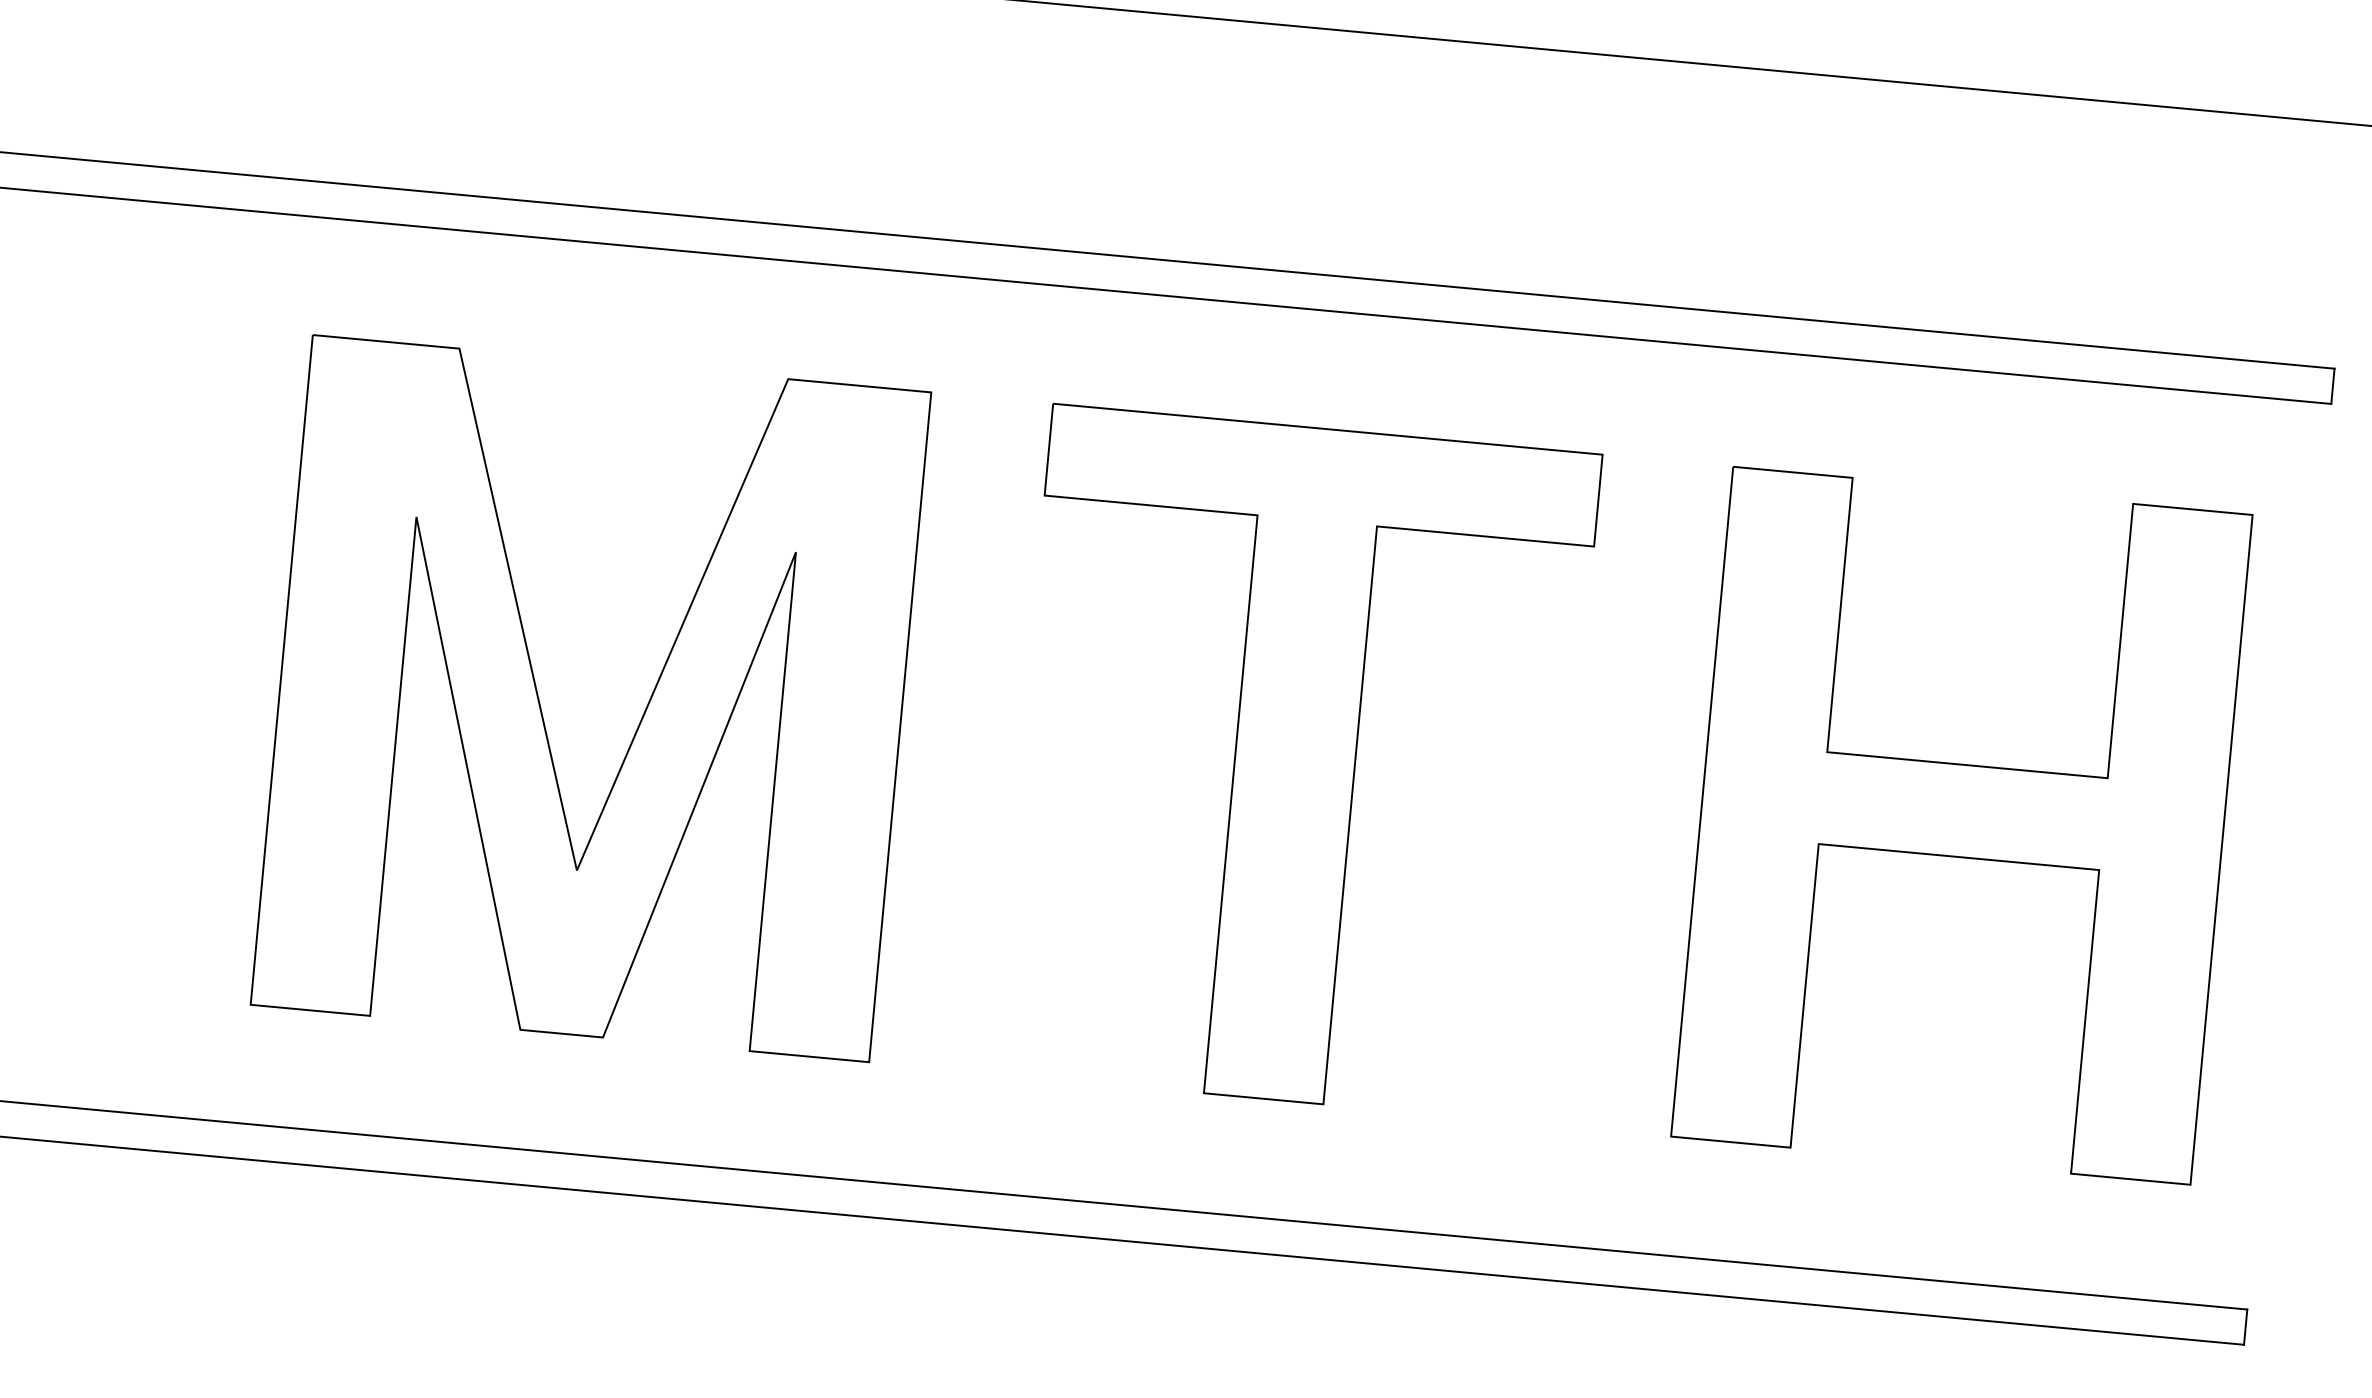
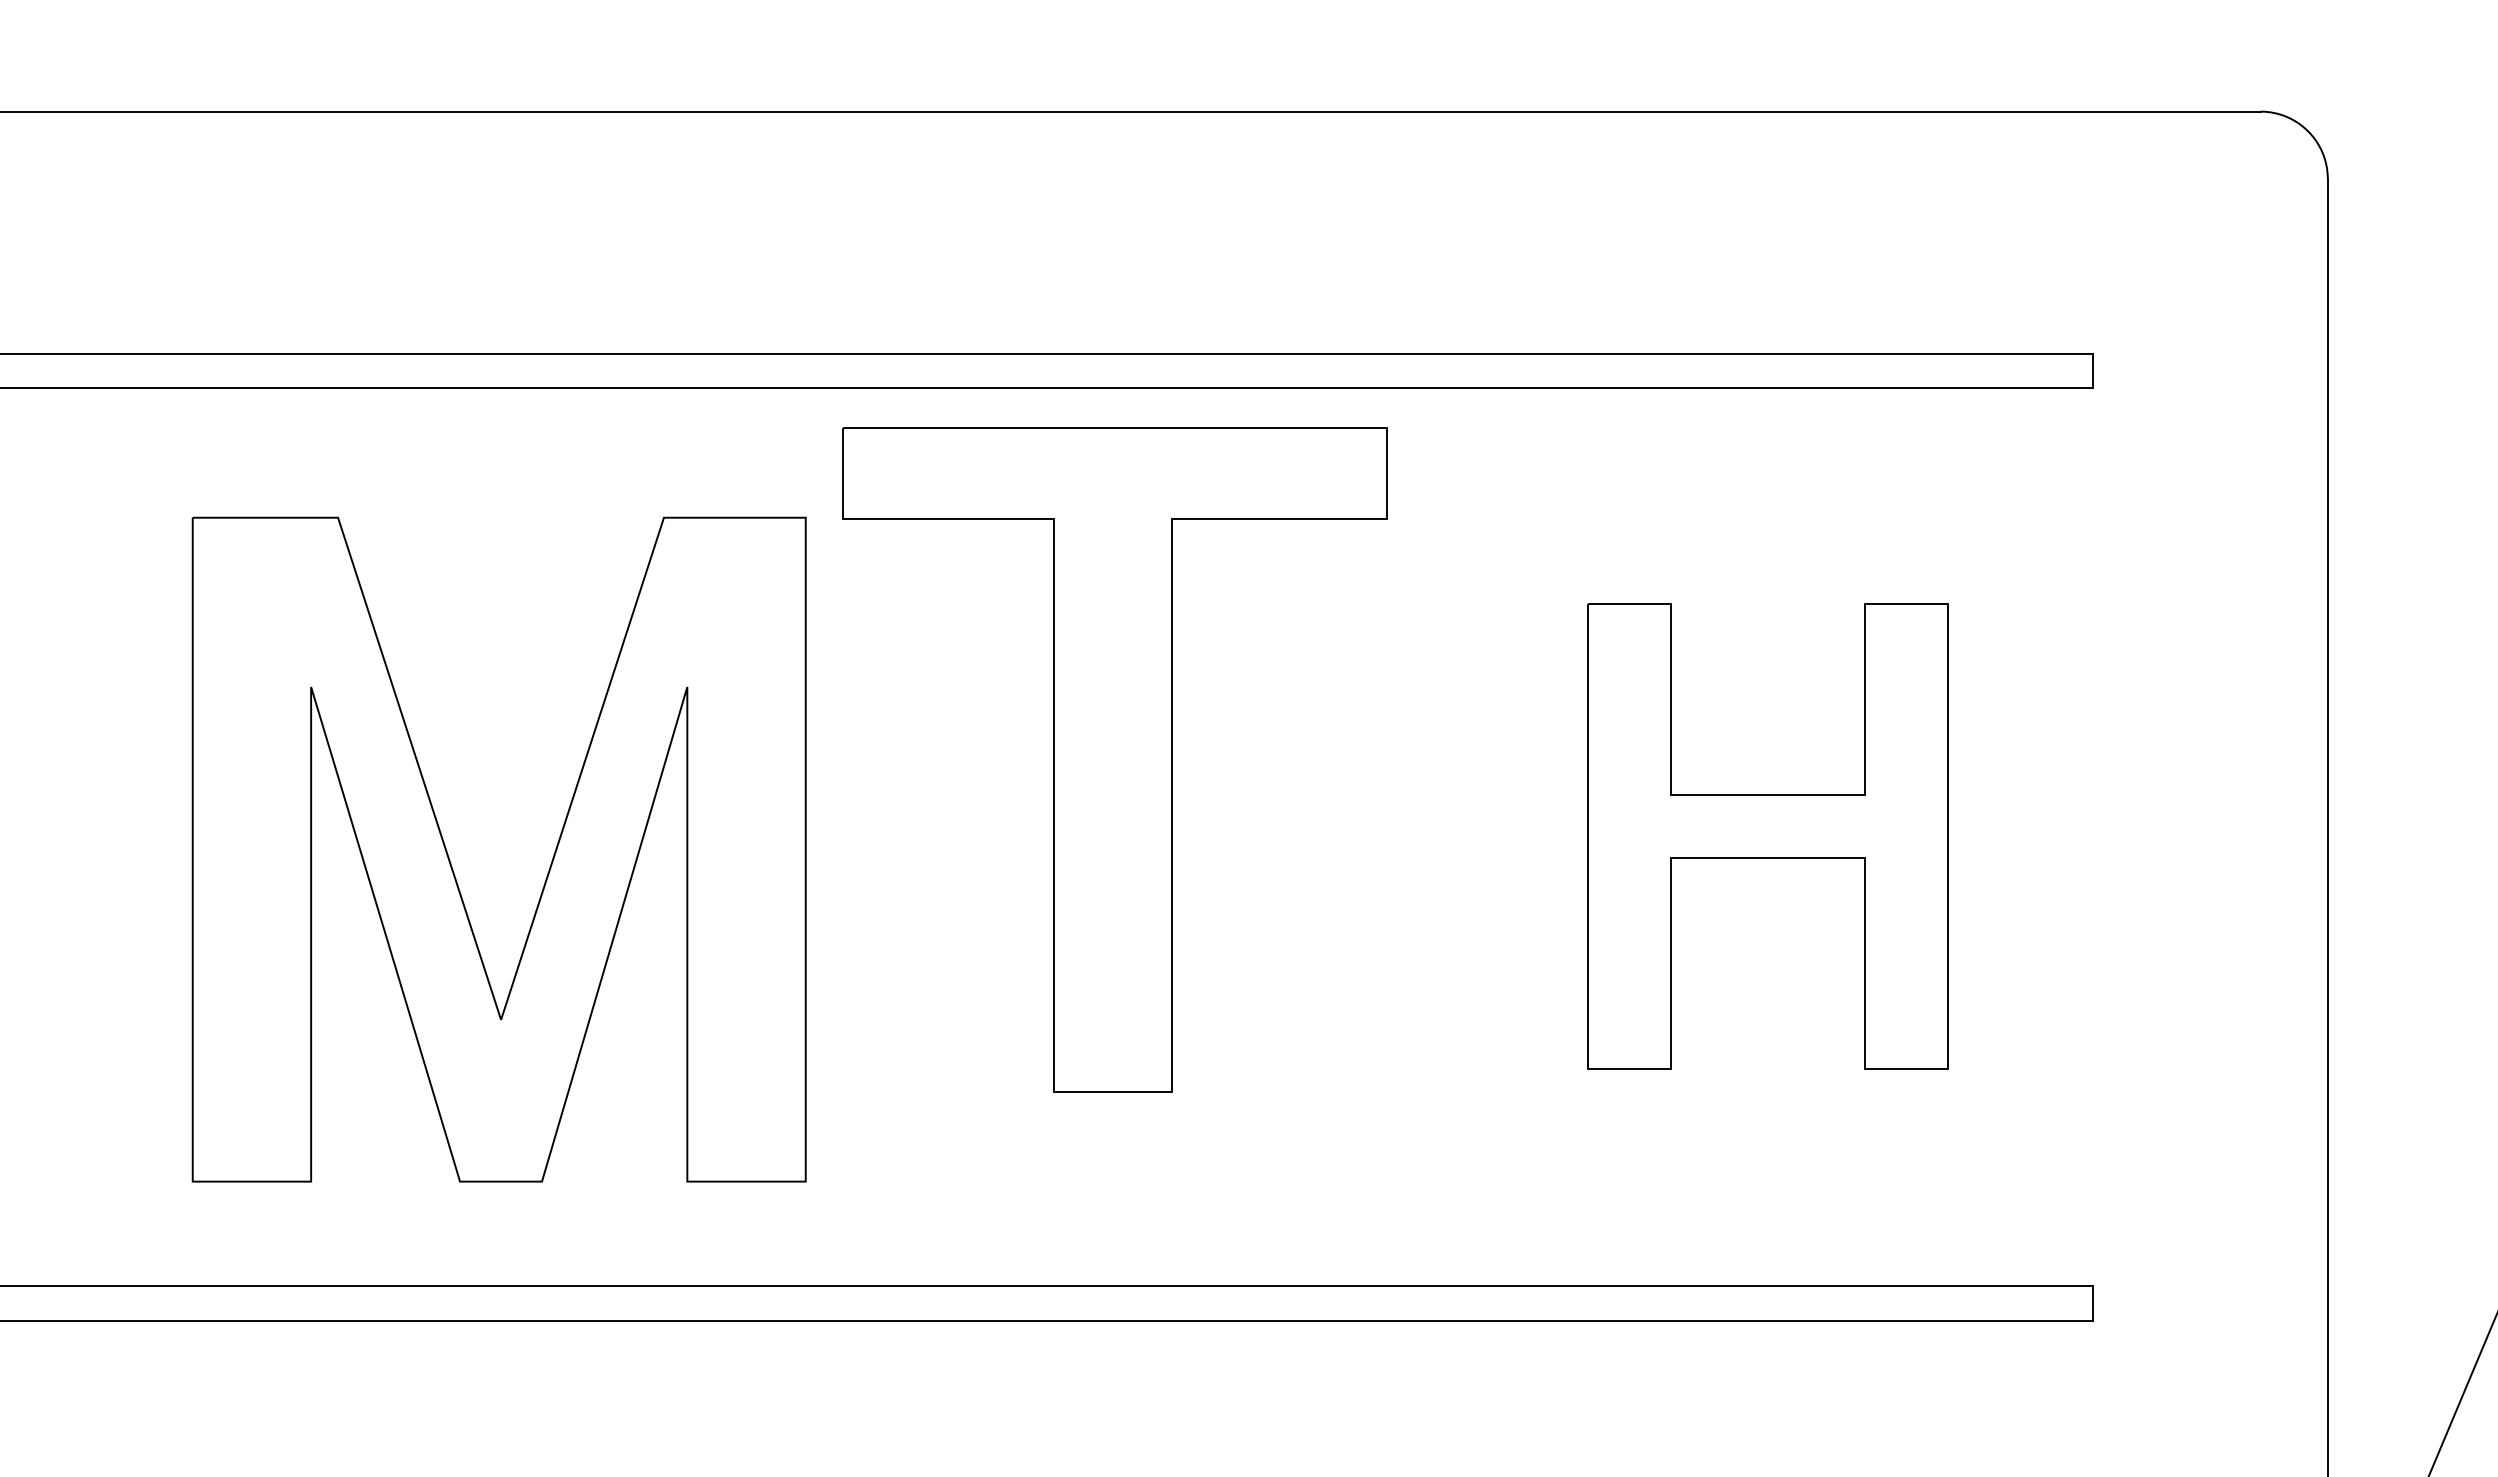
part: (541, 708) -> (451, 863), moved
part: (1296, 763) -> (1114, 759), moved
part: (1961, 825) -> (1767, 836), size x0.7

